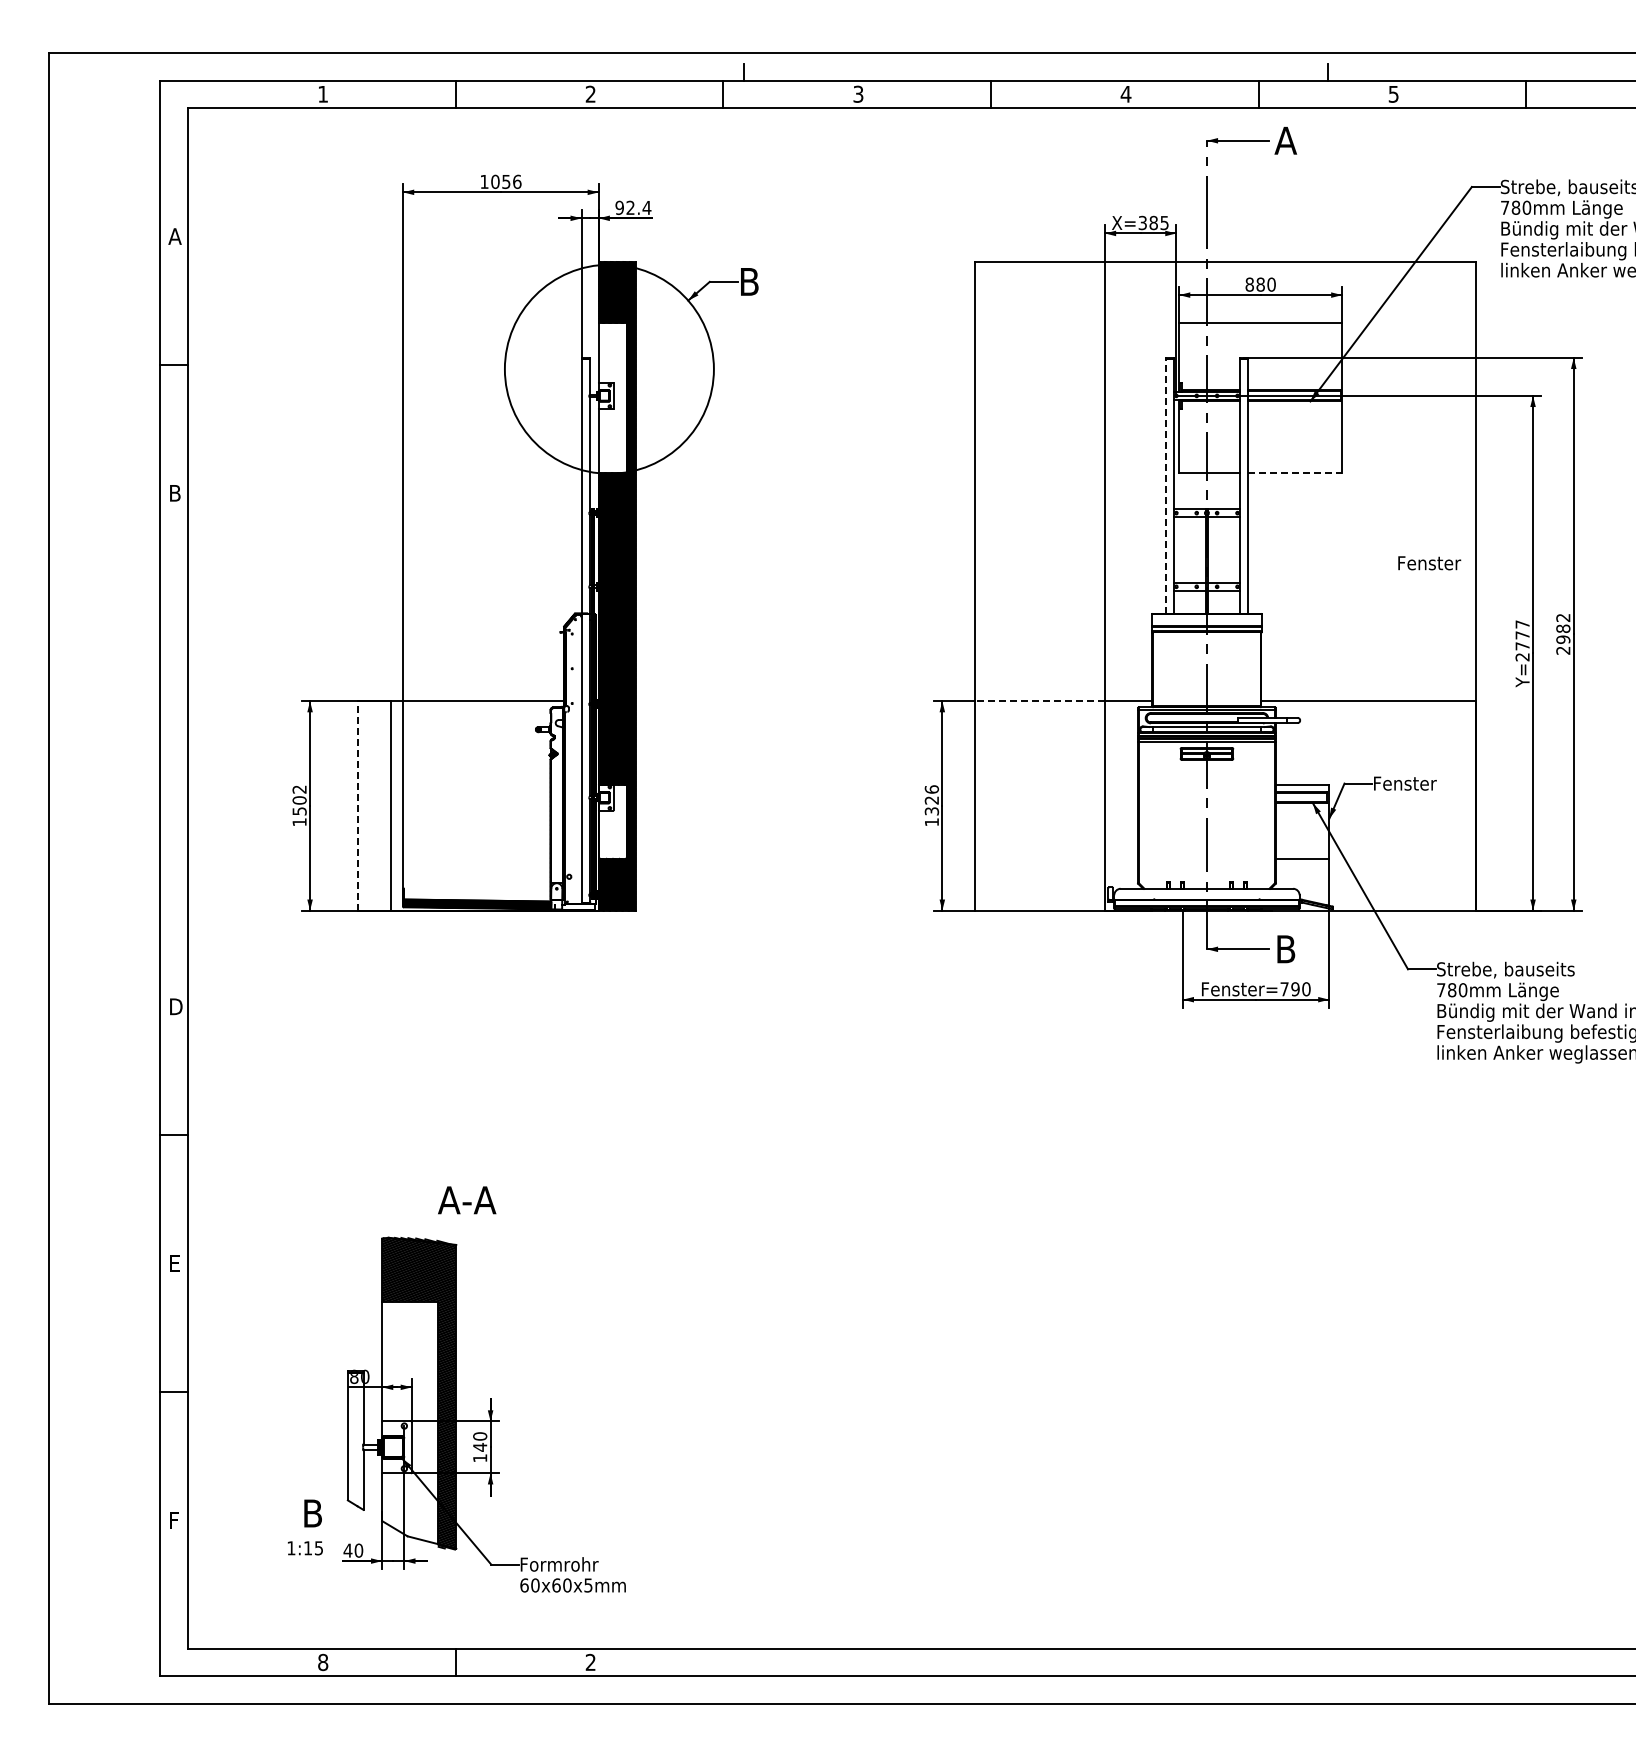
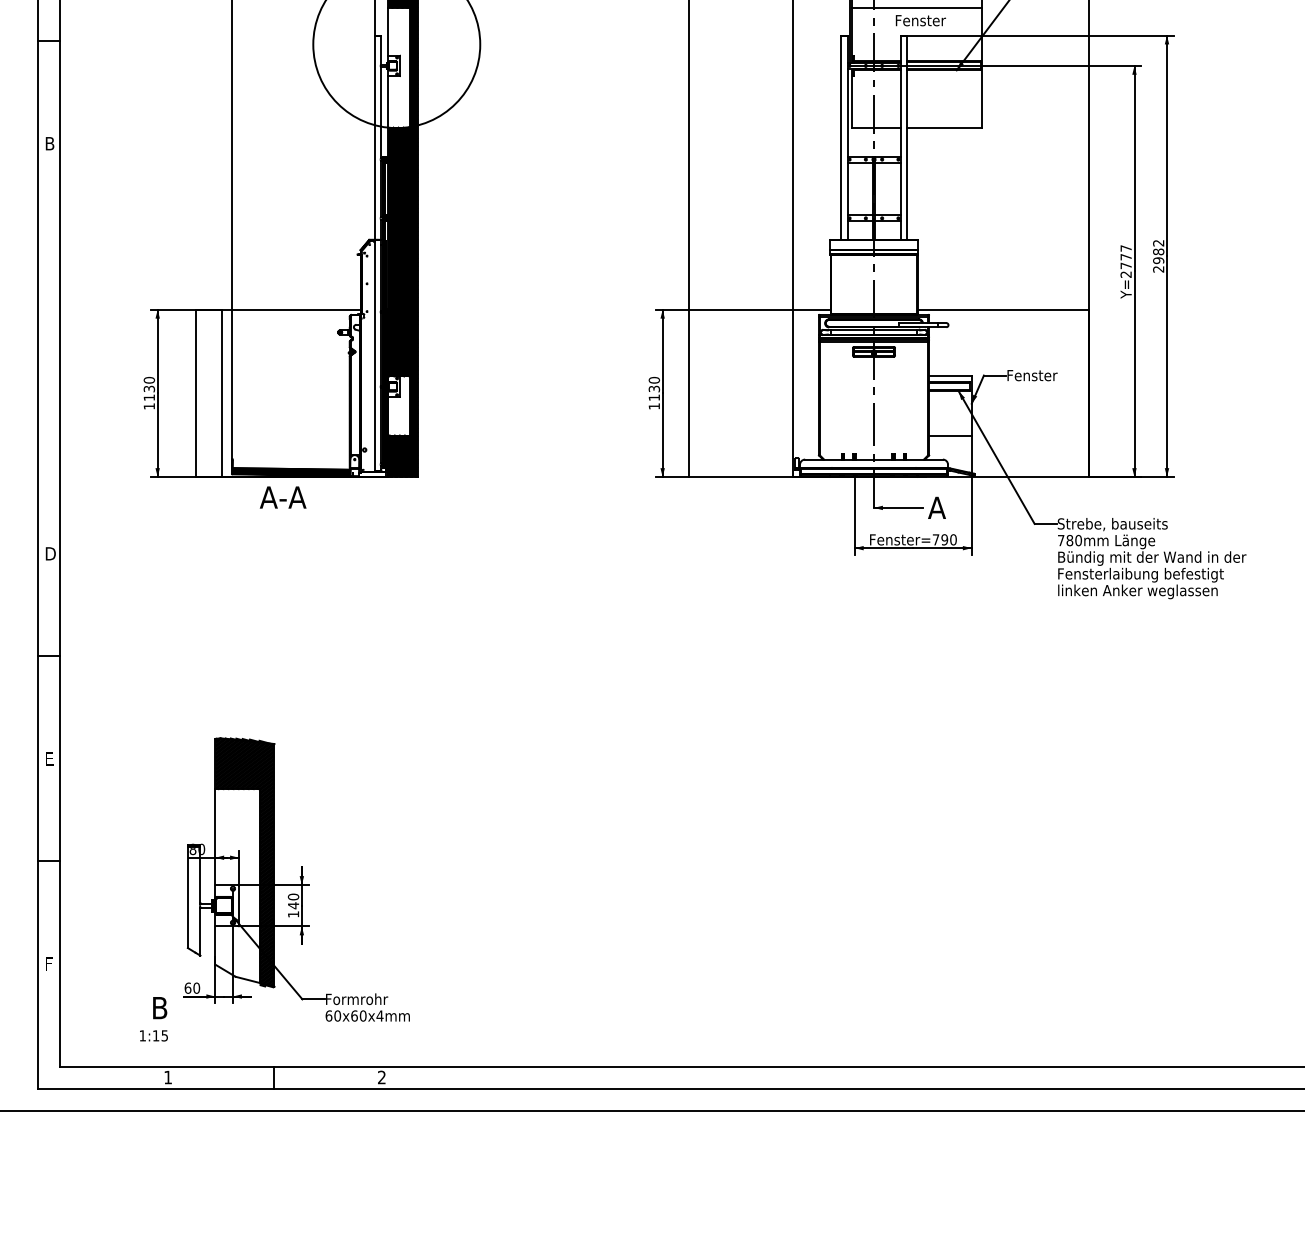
line: (1295, 473) -> (944, 127), dashed -> solid
line: (1165, 485) -> (840, 137), dashed -> solid
text: (1429, 563) -> (920, 20), moved
line: (1040, 701) -> (741, 310), dashed -> solid
text: (299, 800) -> (149, 389), 1502 -> 1130
text: (931, 800) -> (654, 389), 1326 -> 1130
line: (357, 805) -> (195, 393), dashed -> solid
text: (1285, 949) -> (936, 508), B -> A
text: (467, 1200) -> (283, 497), moved
text: (305, 1527) -> (154, 1019), moved
text: (347, 1550) -> (187, 988), 40 -> 60
text: (587, 1585) -> (379, 1016), 60x60x5mm -> 60x60x4mm
text: (323, 1662) -> (168, 1077), 8 -> 1

